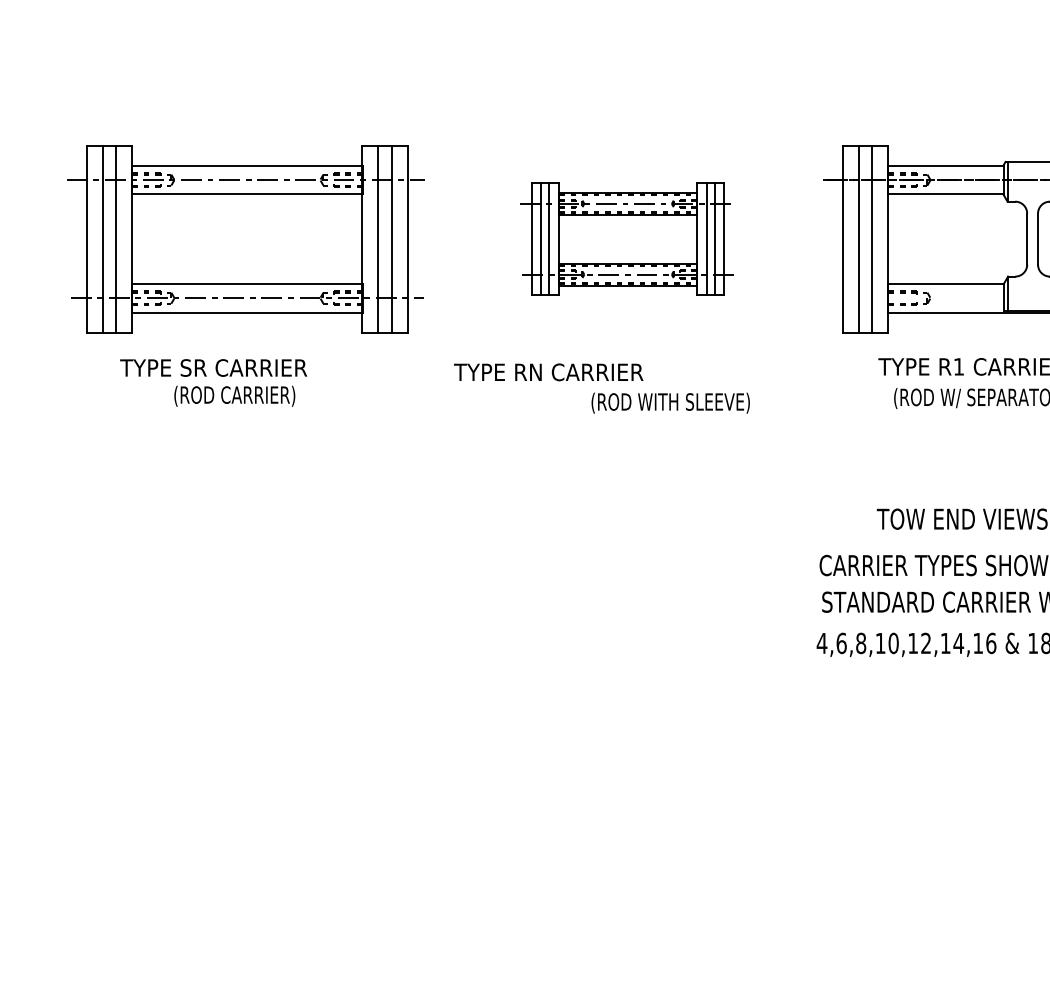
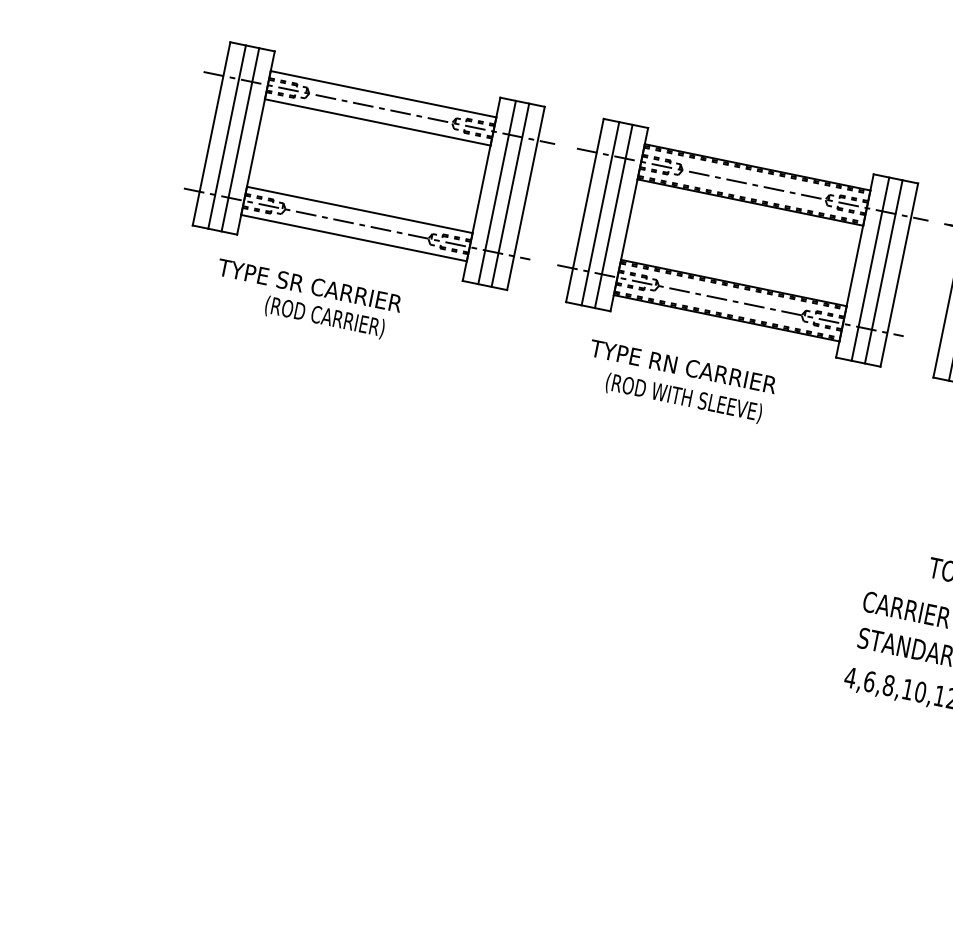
part: (627, 239) -> (741, 242), size x1.67
text: (548, 372) -> (683, 366), moved
text: (670, 402) -> (683, 397), moved

